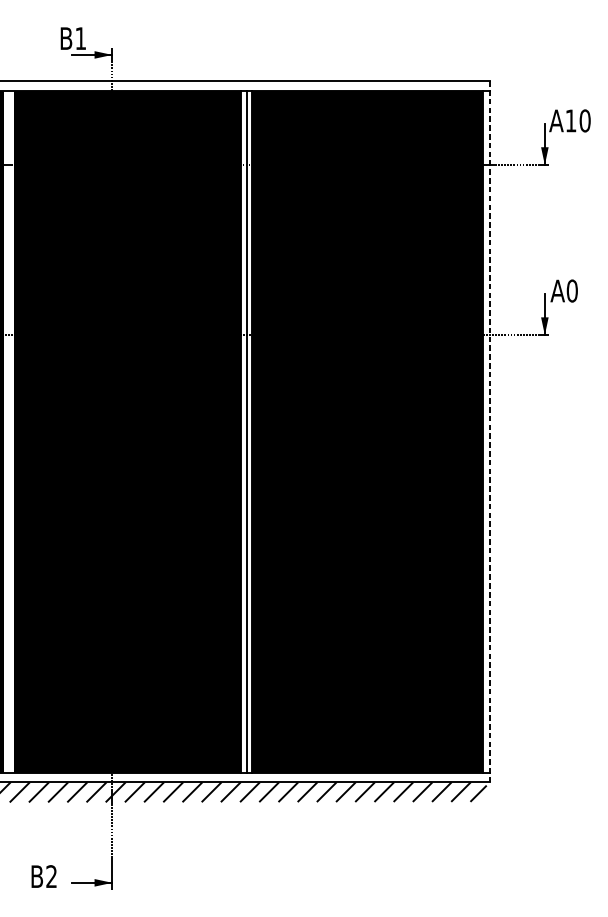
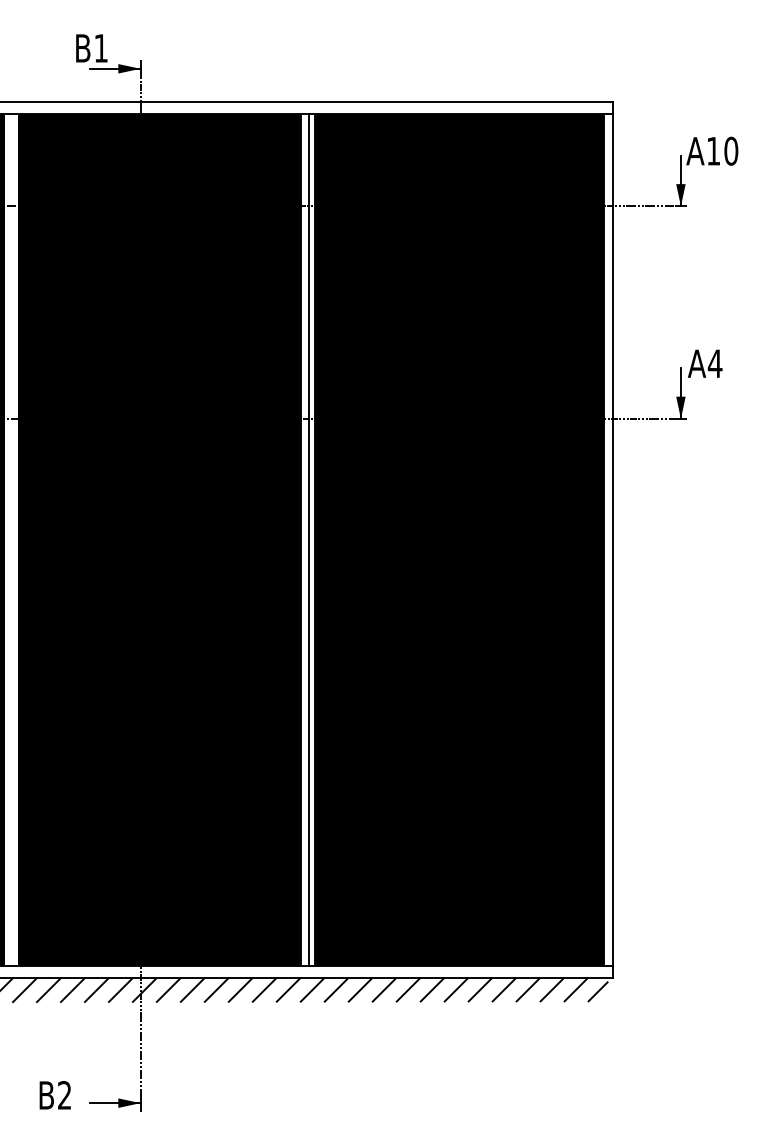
text: (571, 290) -> (714, 363), A0 -> A4
line: (490, 431) -> (612, 539), dashed -> solid

